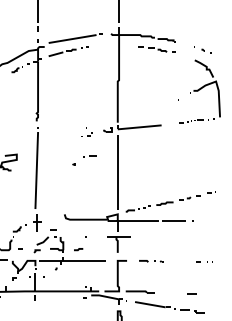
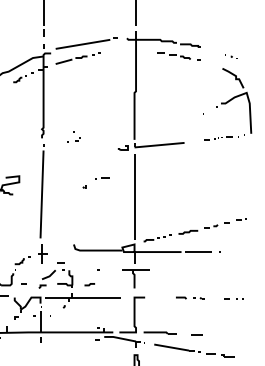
part: (202, 49) -> (231, 56), size x0.6
part: (86, 131) -> (73, 136), moved
part: (151, 261) -> (190, 298), moved
line: (191, 293) -> (195, 334), moved

